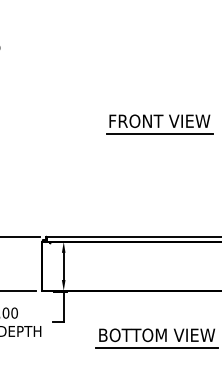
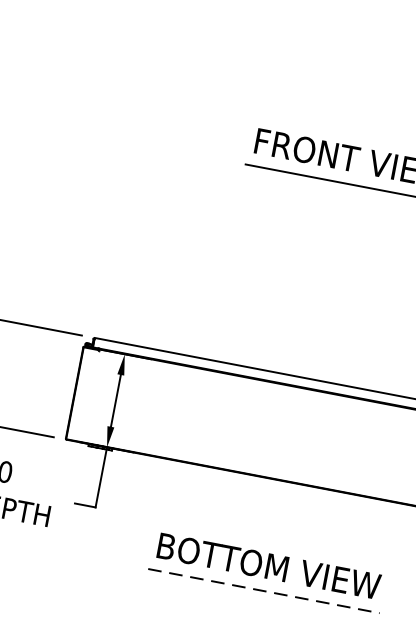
line: (156, 348) -> (263, 591), solid -> dashed

